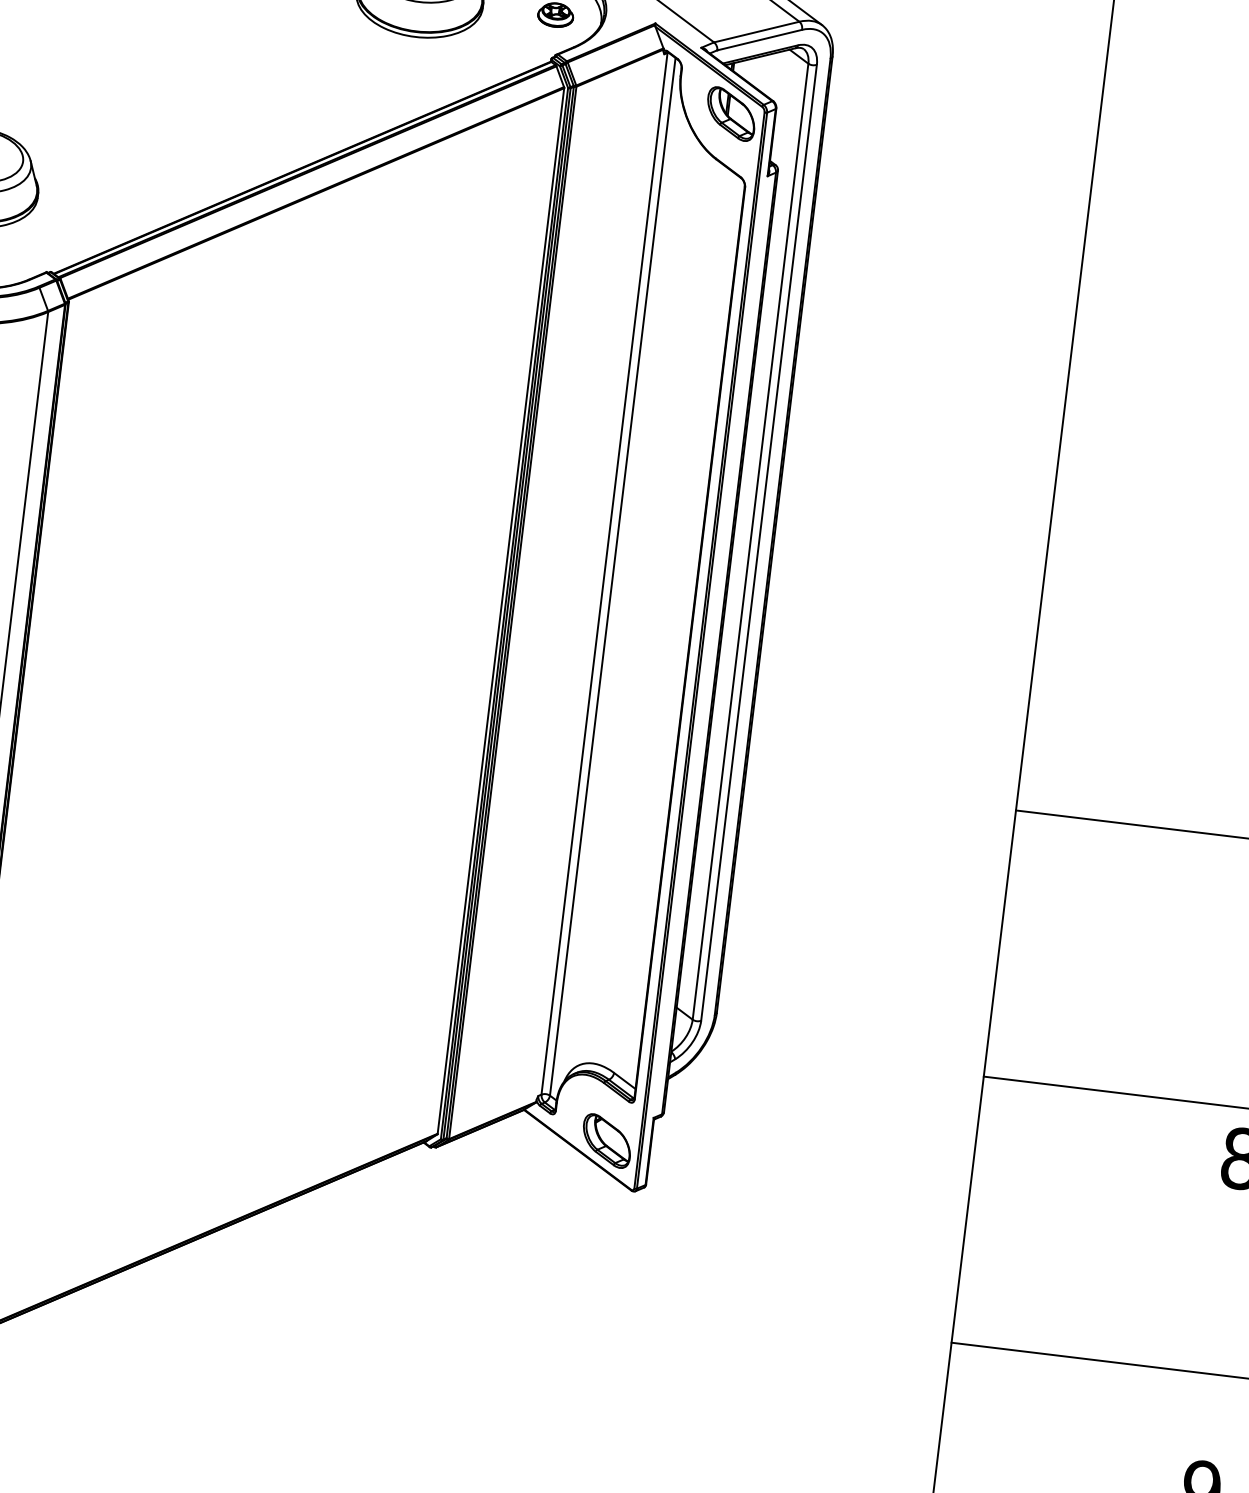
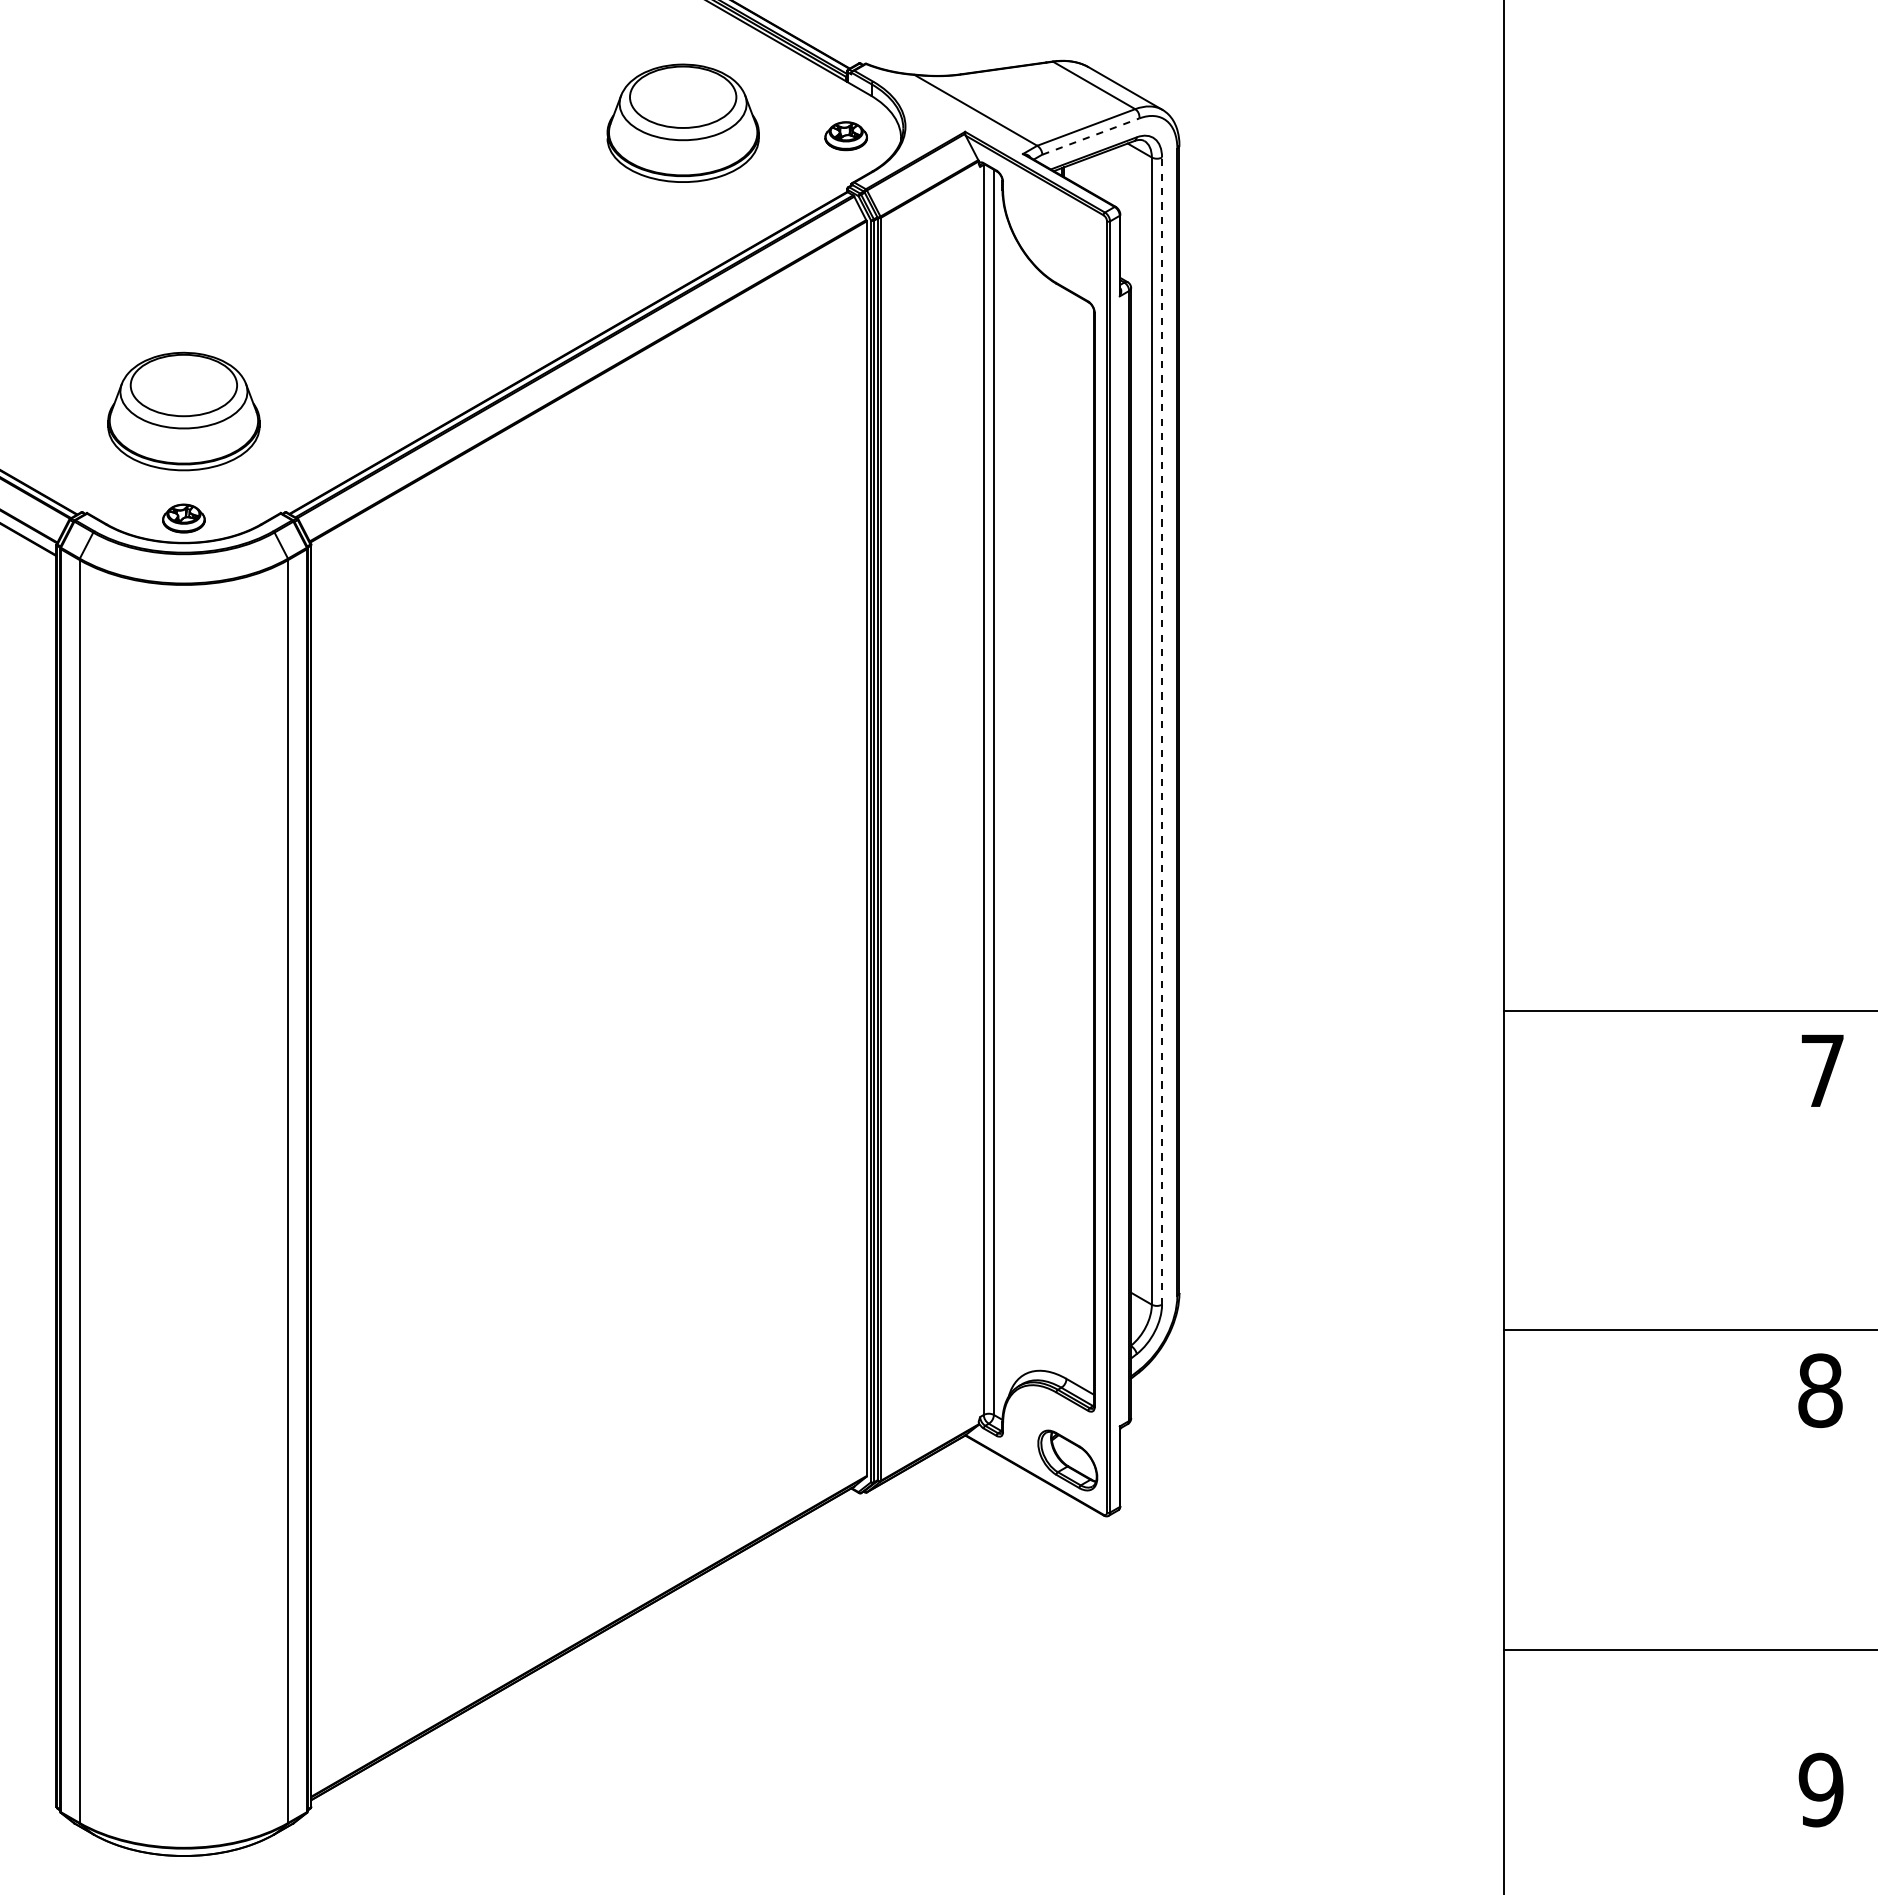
line: (759, 40) -> (1090, 136), solid -> dashed
part: (731, 113) -> (1067, 227), removed
line: (759, 543) -> (1162, 731), solid -> dashed

